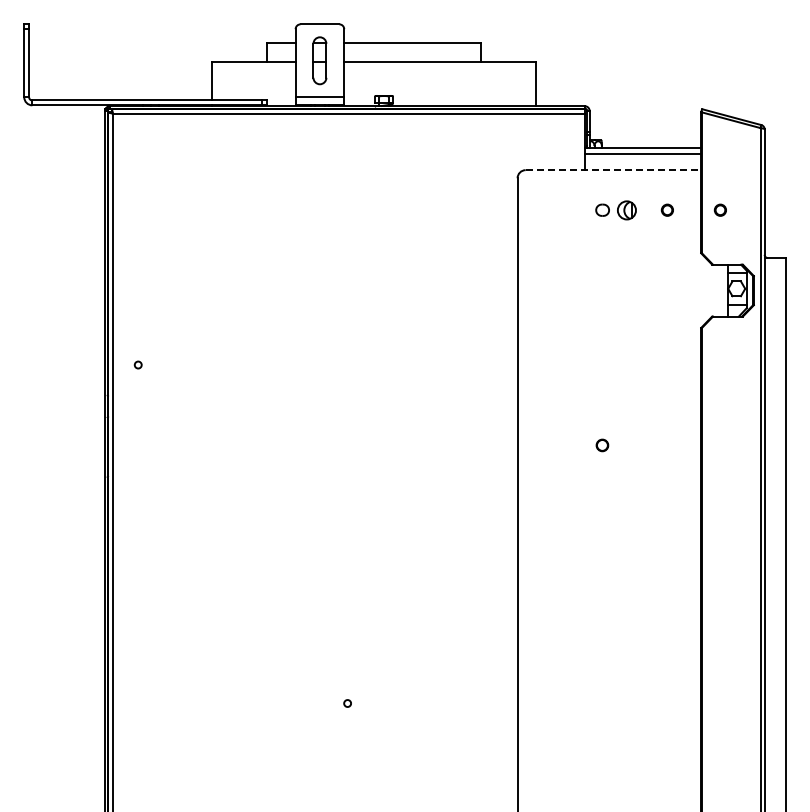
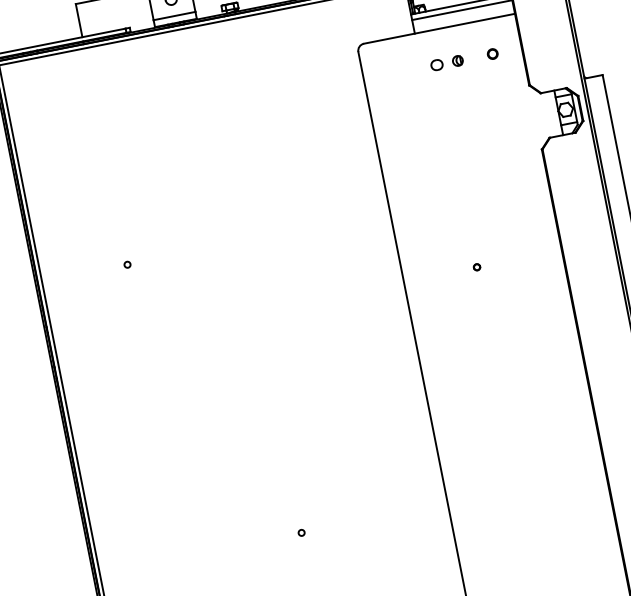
line: (613, 170) -> (439, 29), dashed -> solid
part: (626, 209) -> (457, 60), size x0.62
circle: (719, 209) -> (537, 44), removed
circle: (137, 364) -> (126, 264), moved
part: (602, 444) -> (476, 266), size x0.62

